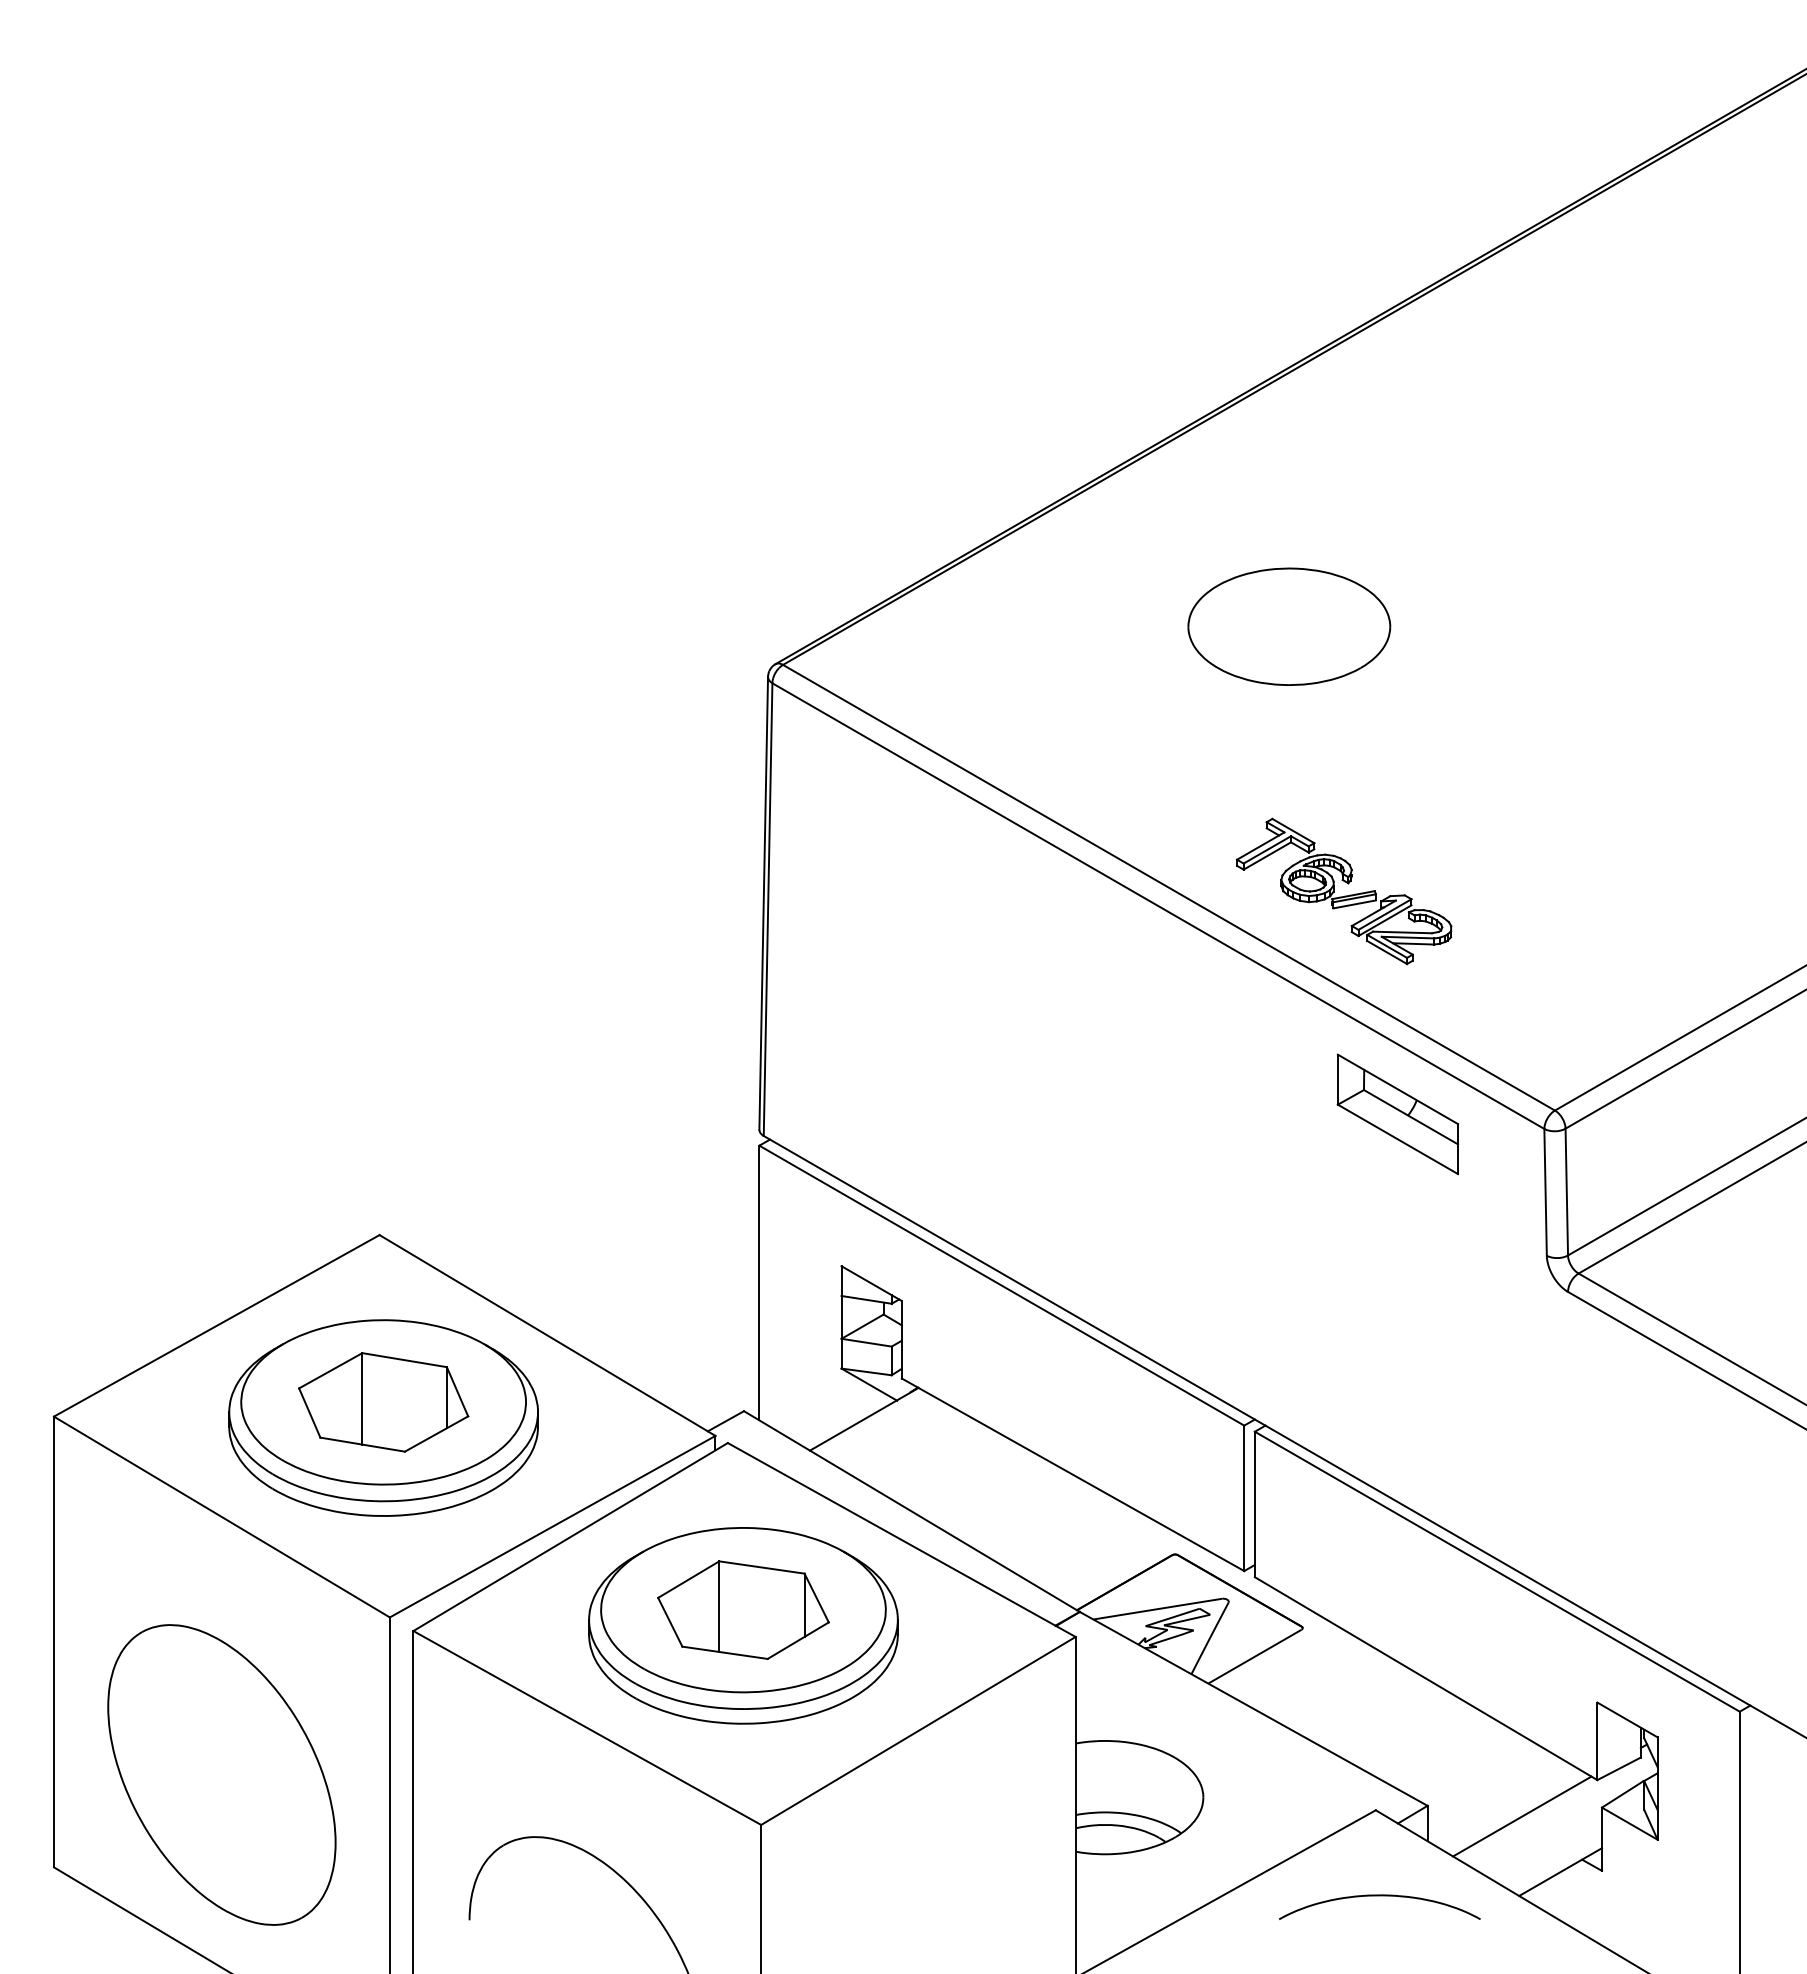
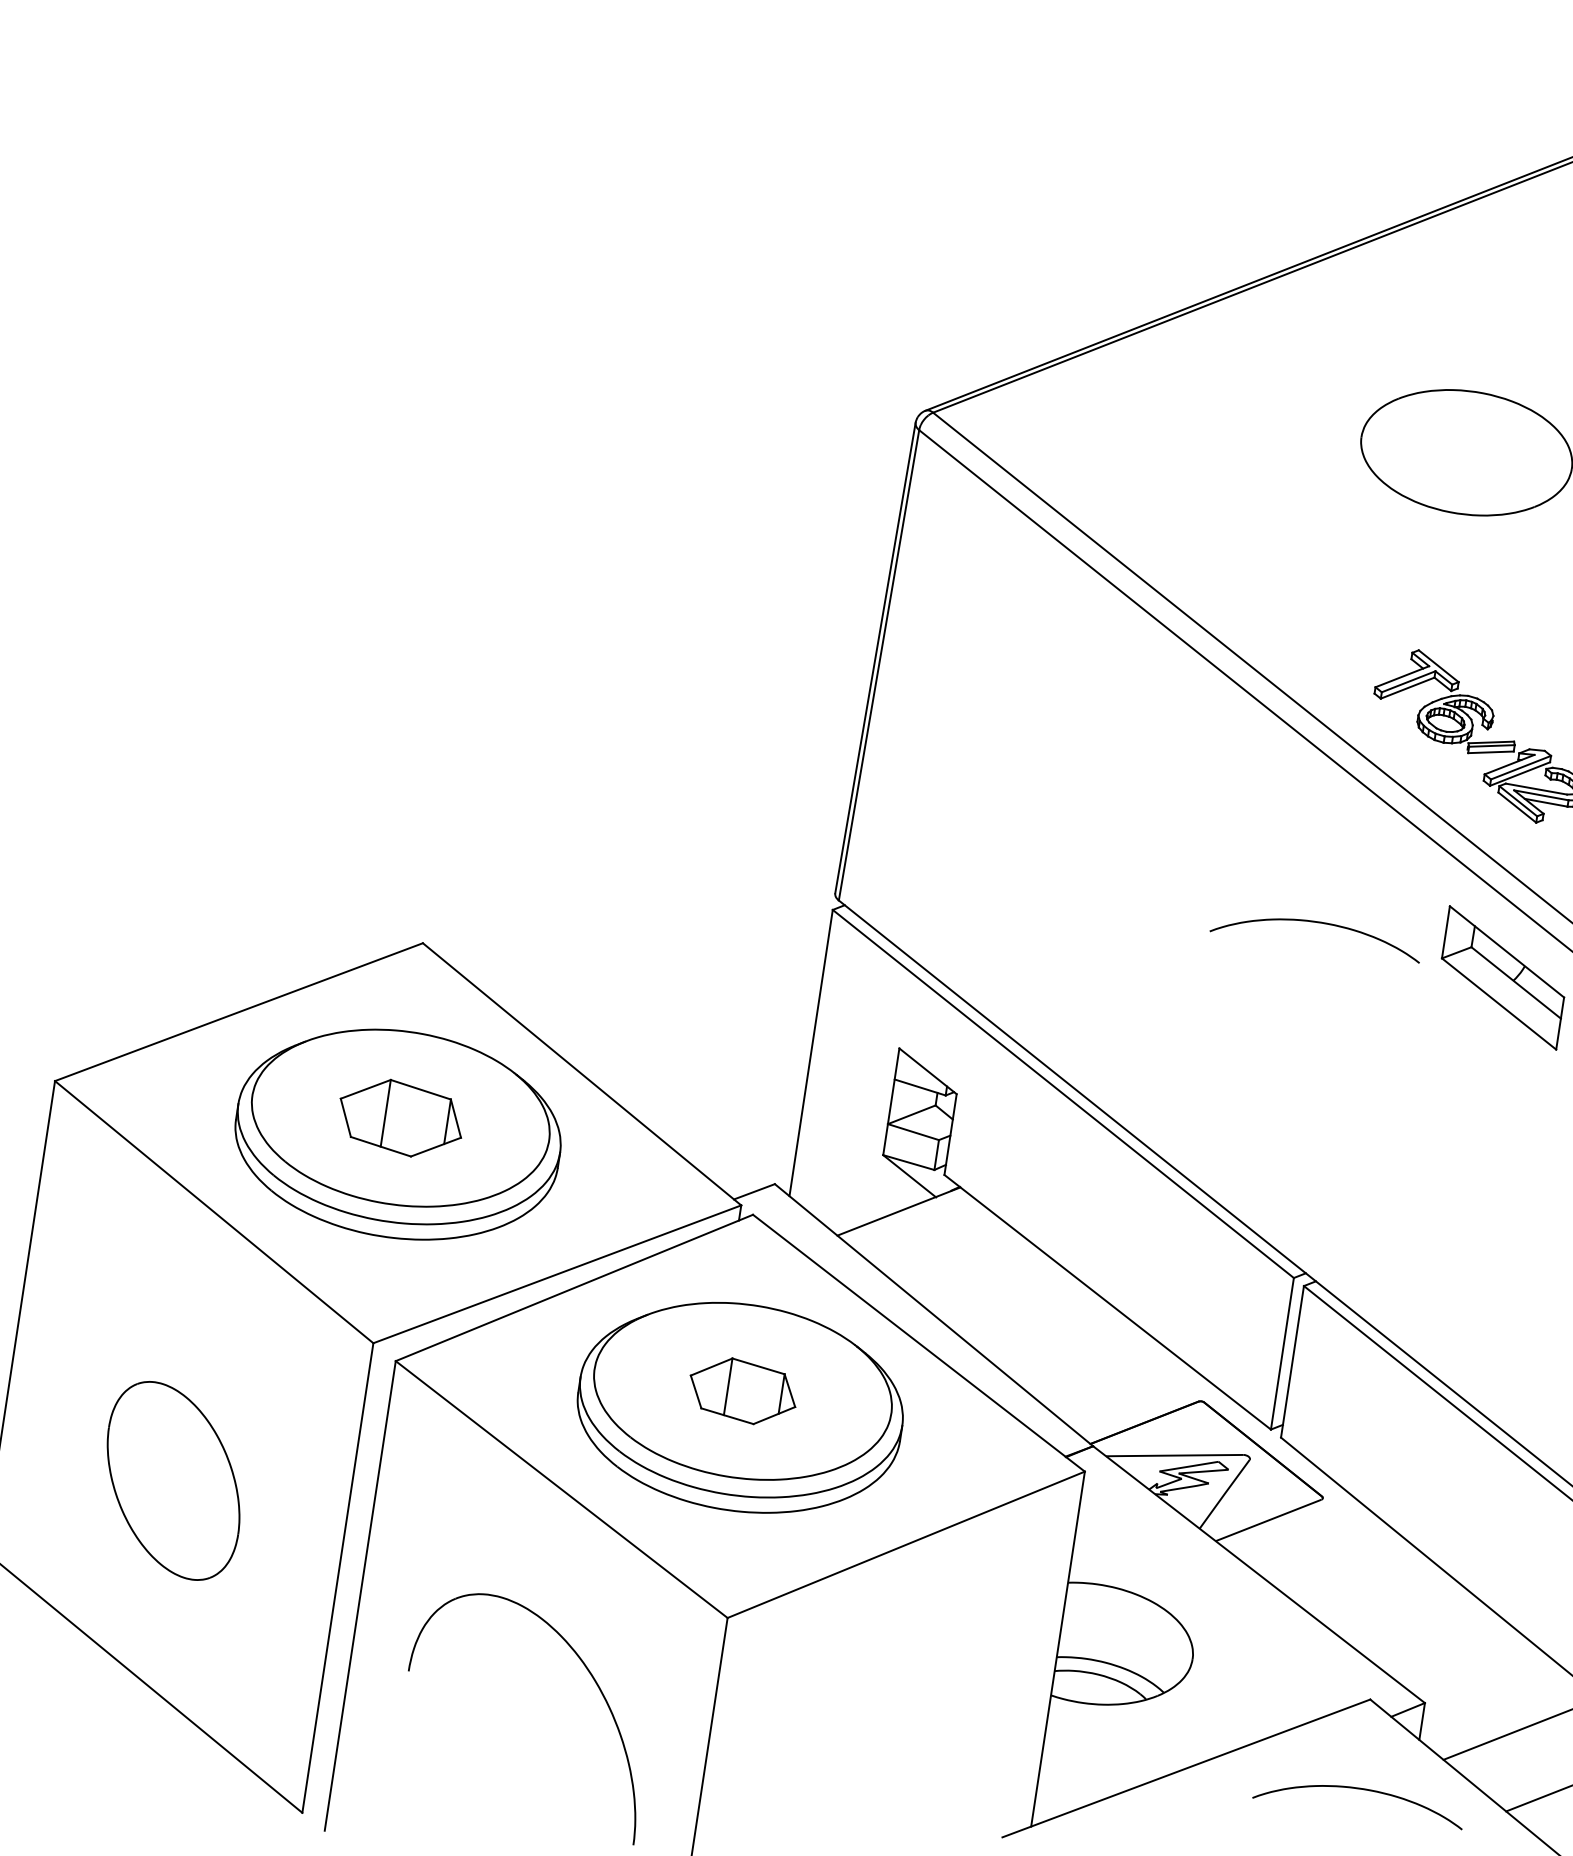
curve: (1216, 1089) -> (1317, 923), added
part: (383, 1402) -> (400, 1118), size x0.7
part: (743, 1609) -> (743, 1390), size x0.6
part: (221, 1774) -> (173, 1480), size x0.6

